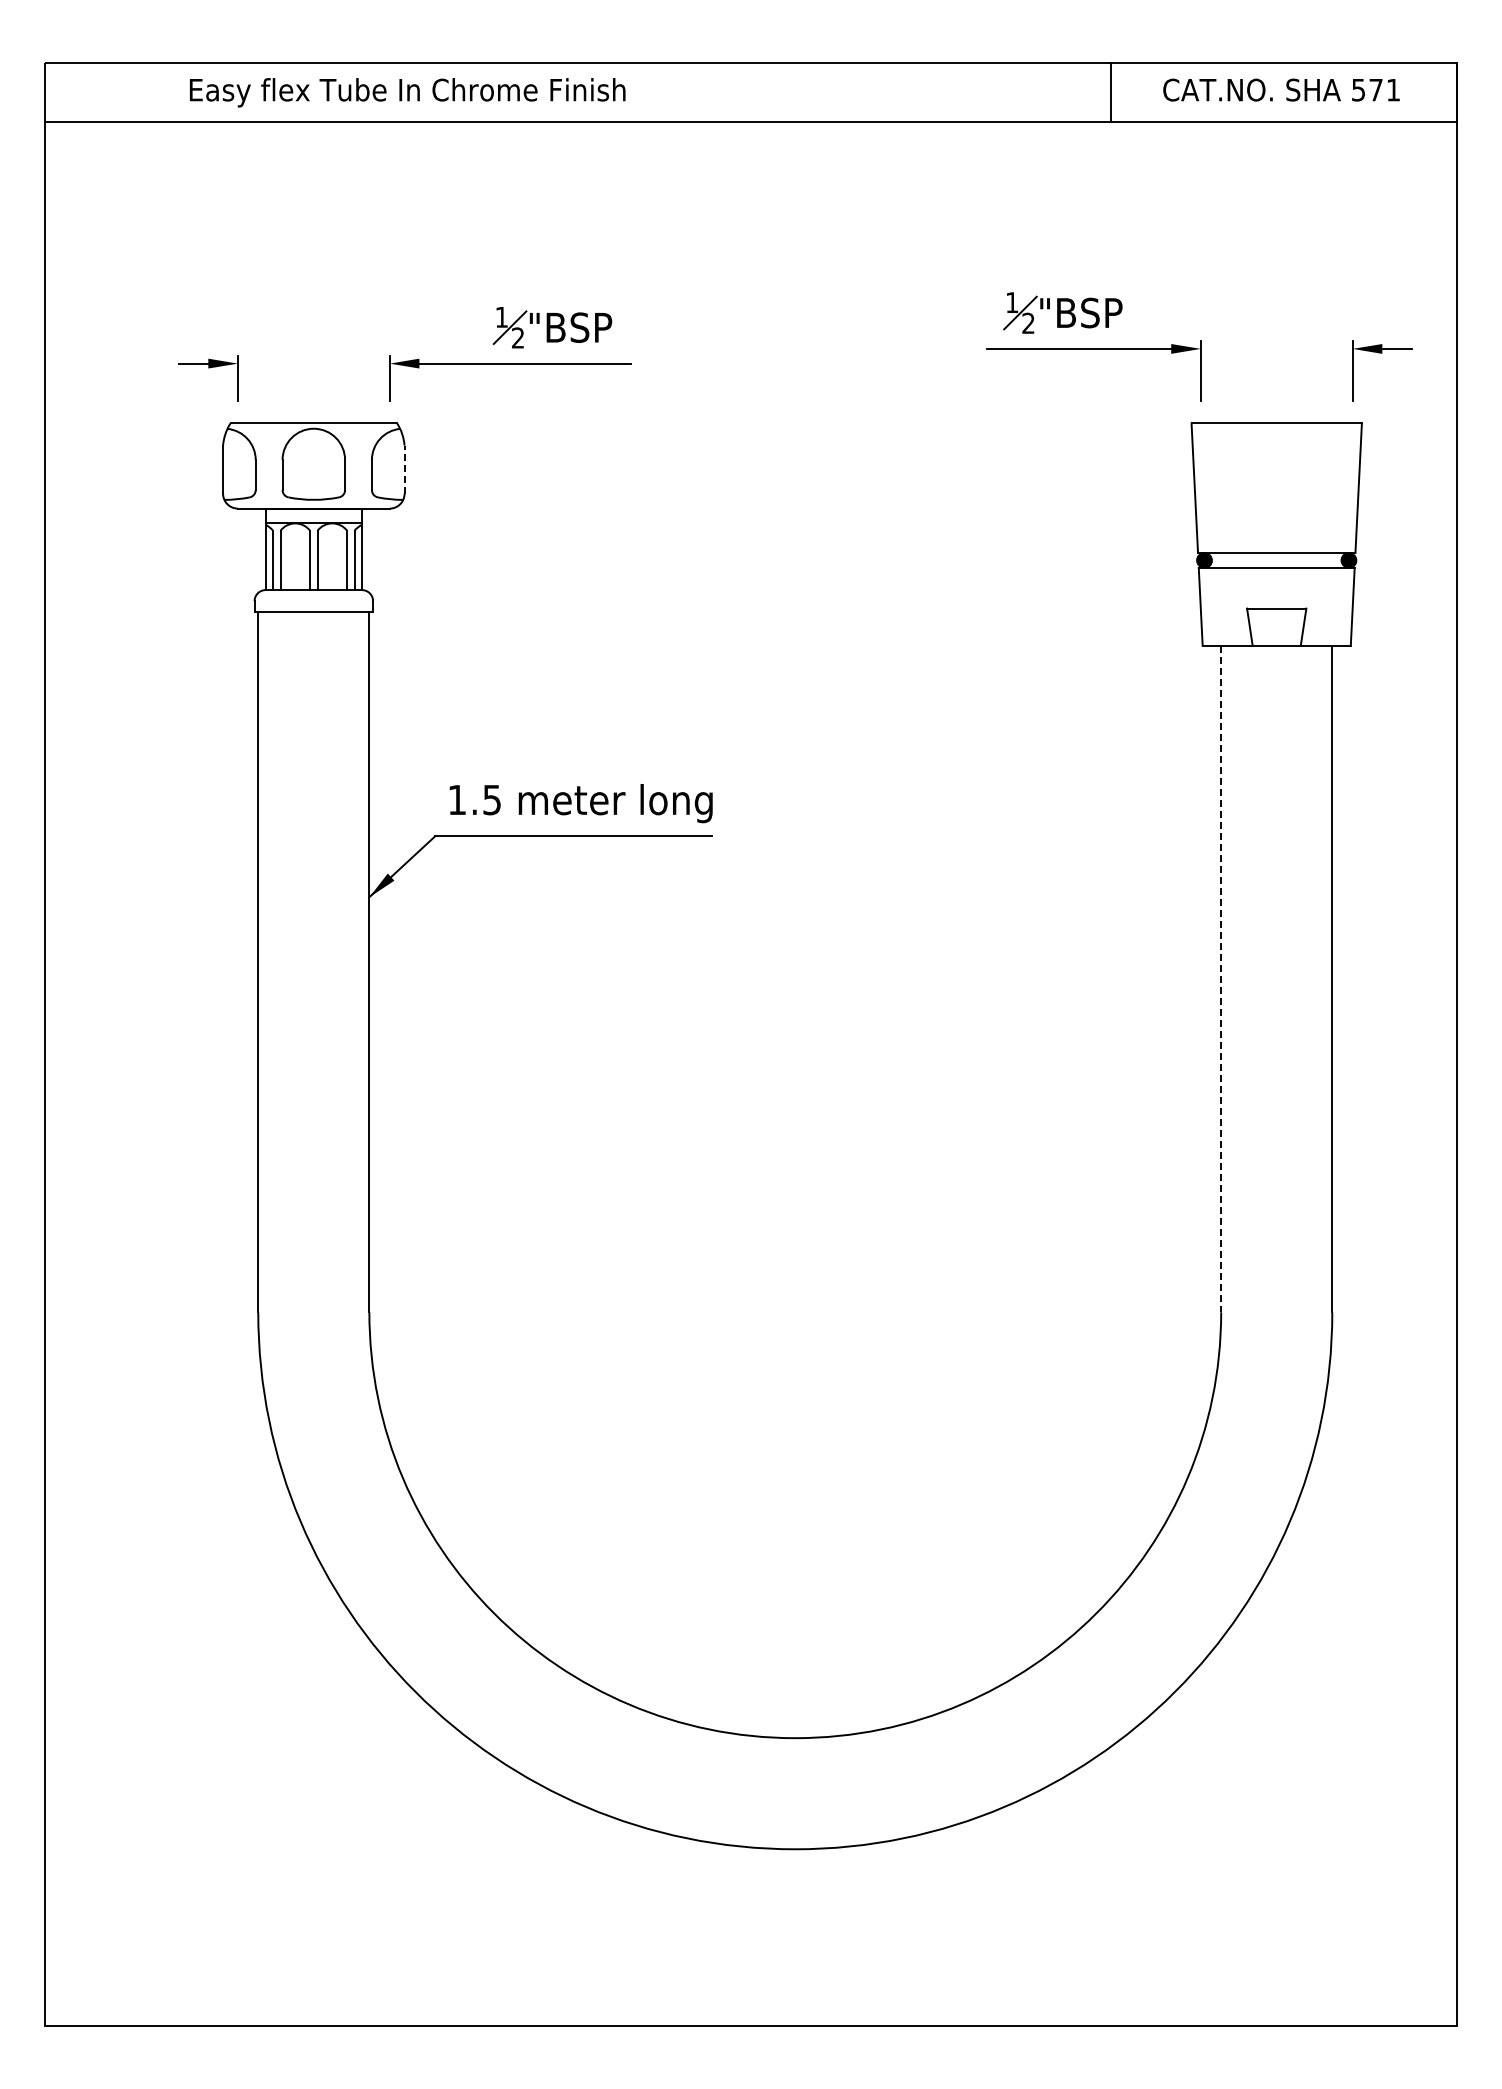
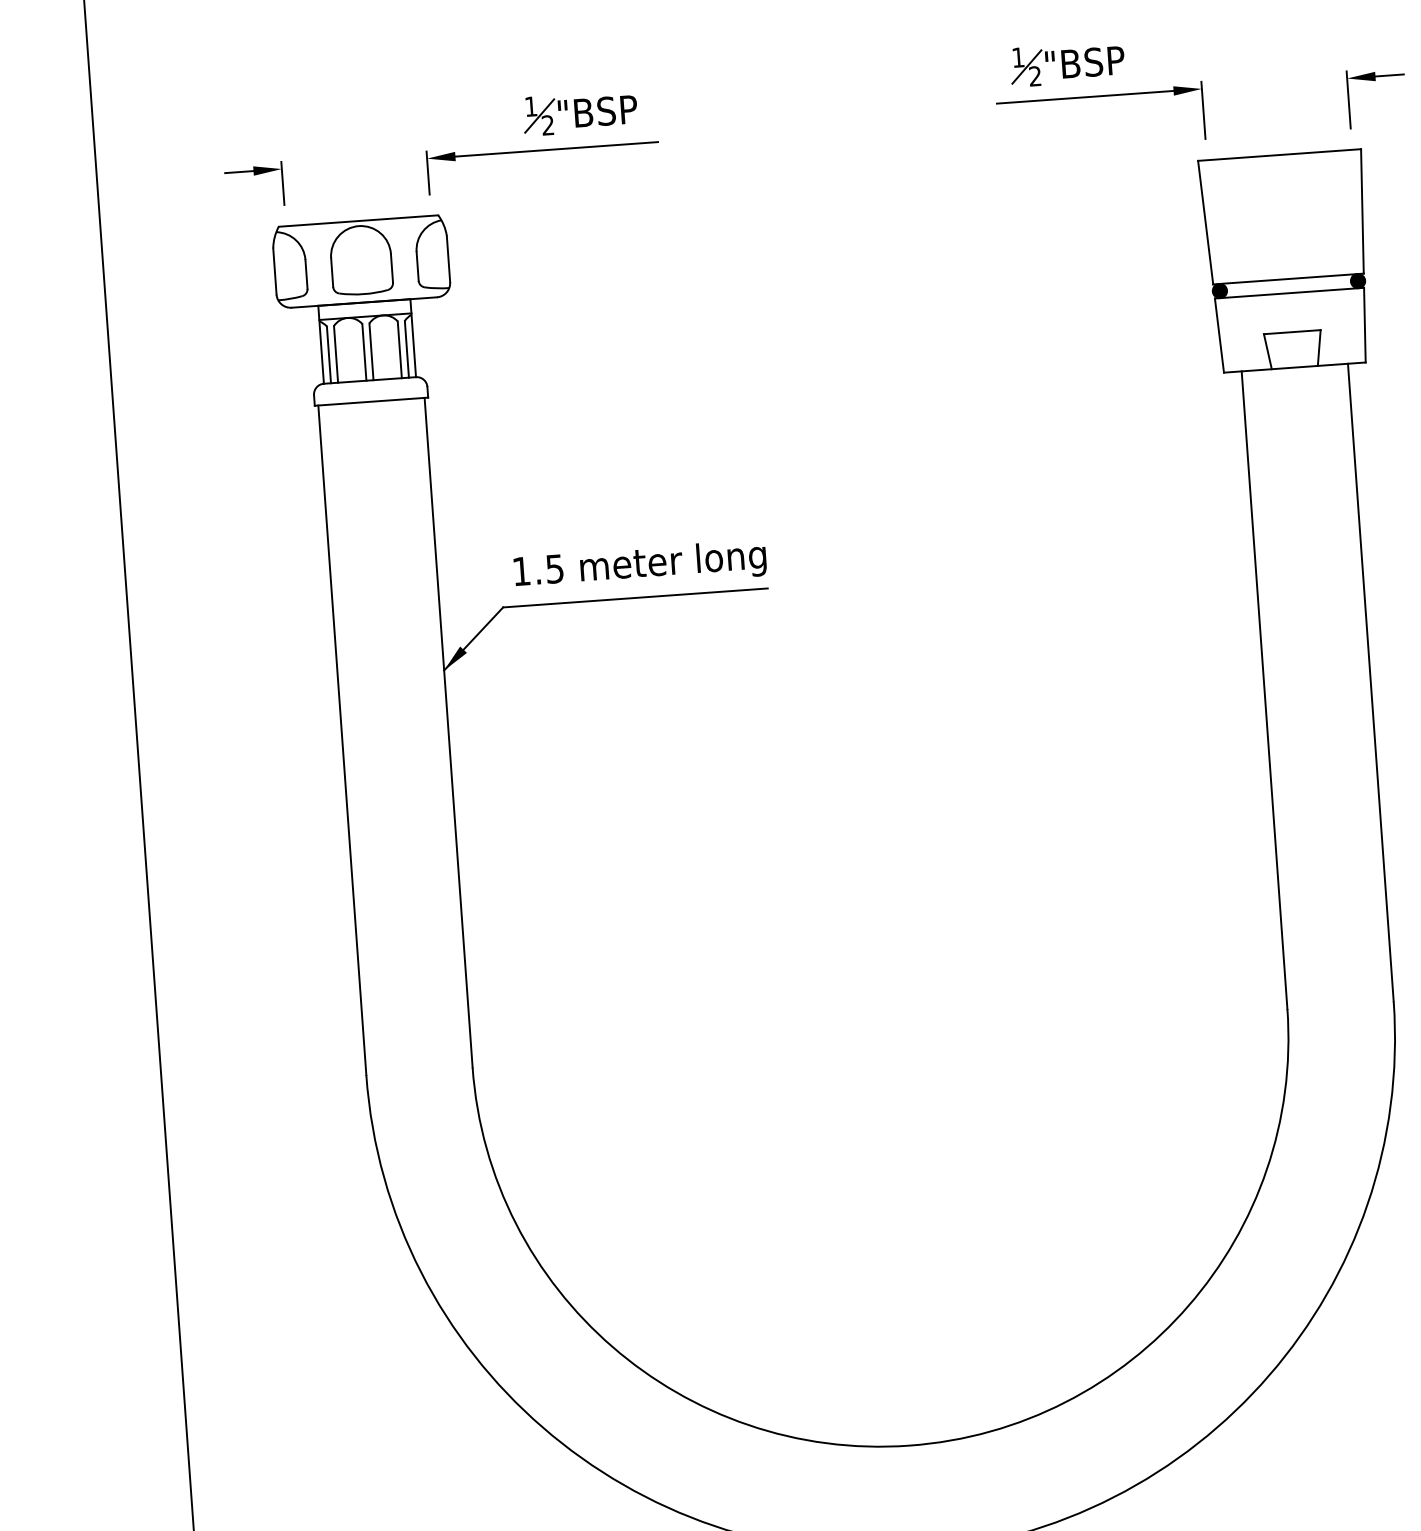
line: (404, 469) -> (448, 258), dashed -> solid
line: (1221, 979) -> (1264, 690), dashed -> solid

